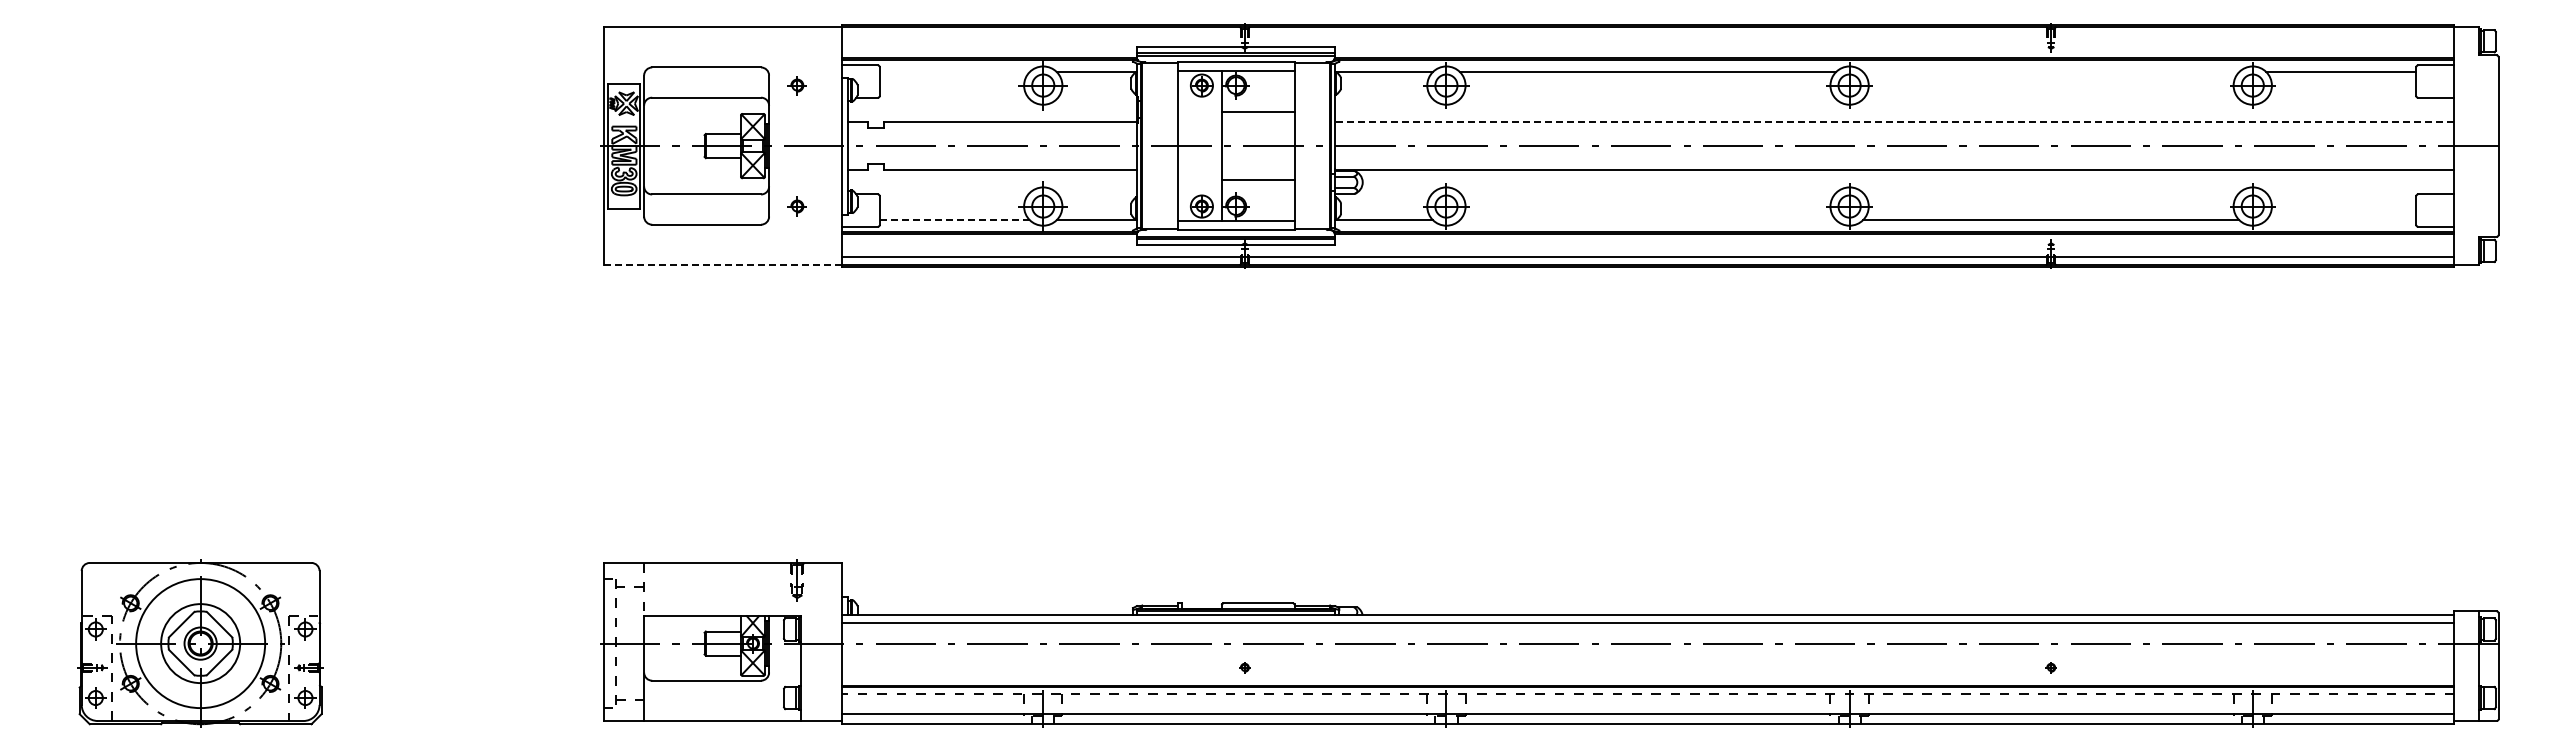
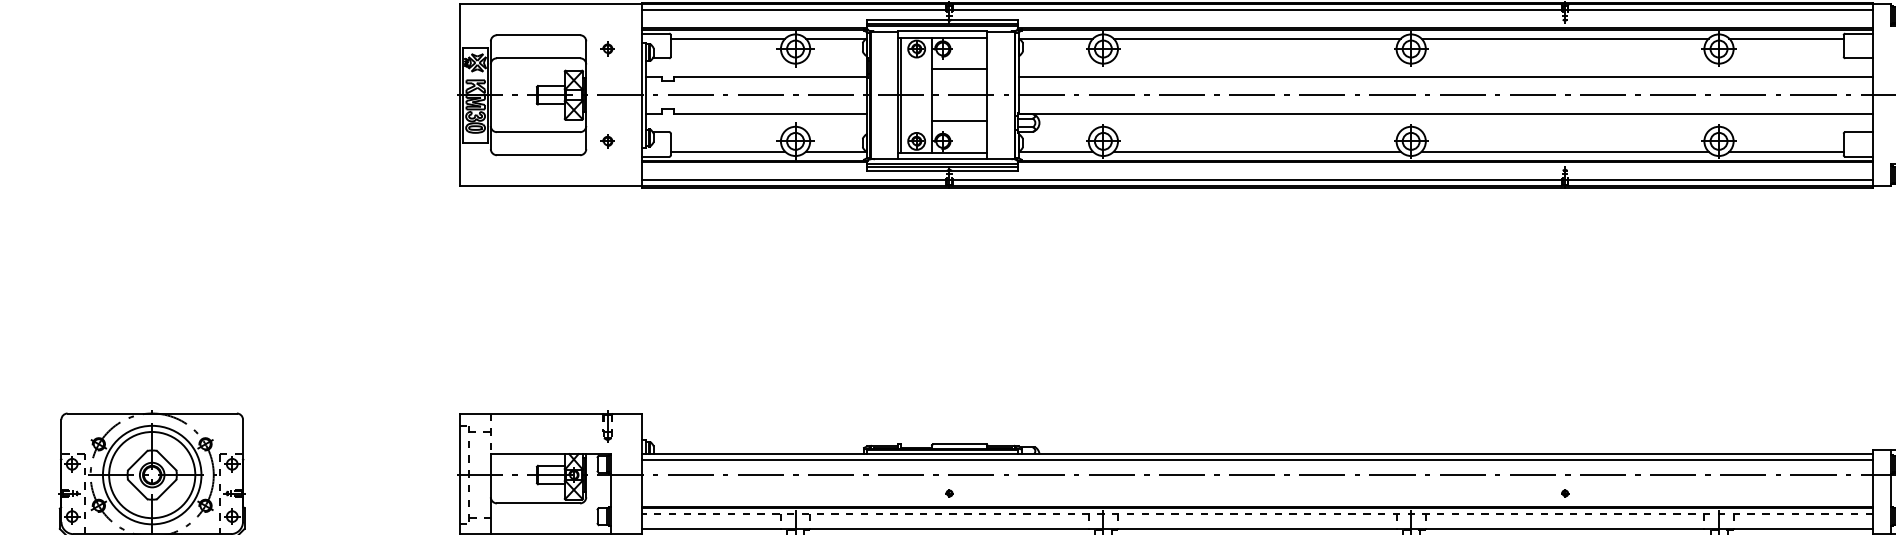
line: (1647, 34) -> (1256, 10), added
line: (954, 72) -> (727, 39), added
line: (2051, 72) -> (1565, 39), added
line: (1894, 121) -> (1445, 76), dashed -> solid
line: (1181, 145) -> (901, 94), added
line: (954, 220) -> (727, 152), dashed -> solid
line: (1647, 220) -> (1256, 152), added
line: (2341, 220) -> (1786, 152), added
line: (722, 265) -> (550, 186), dashed -> solid
circle: (200, 643) -> (152, 475), size x1.43

